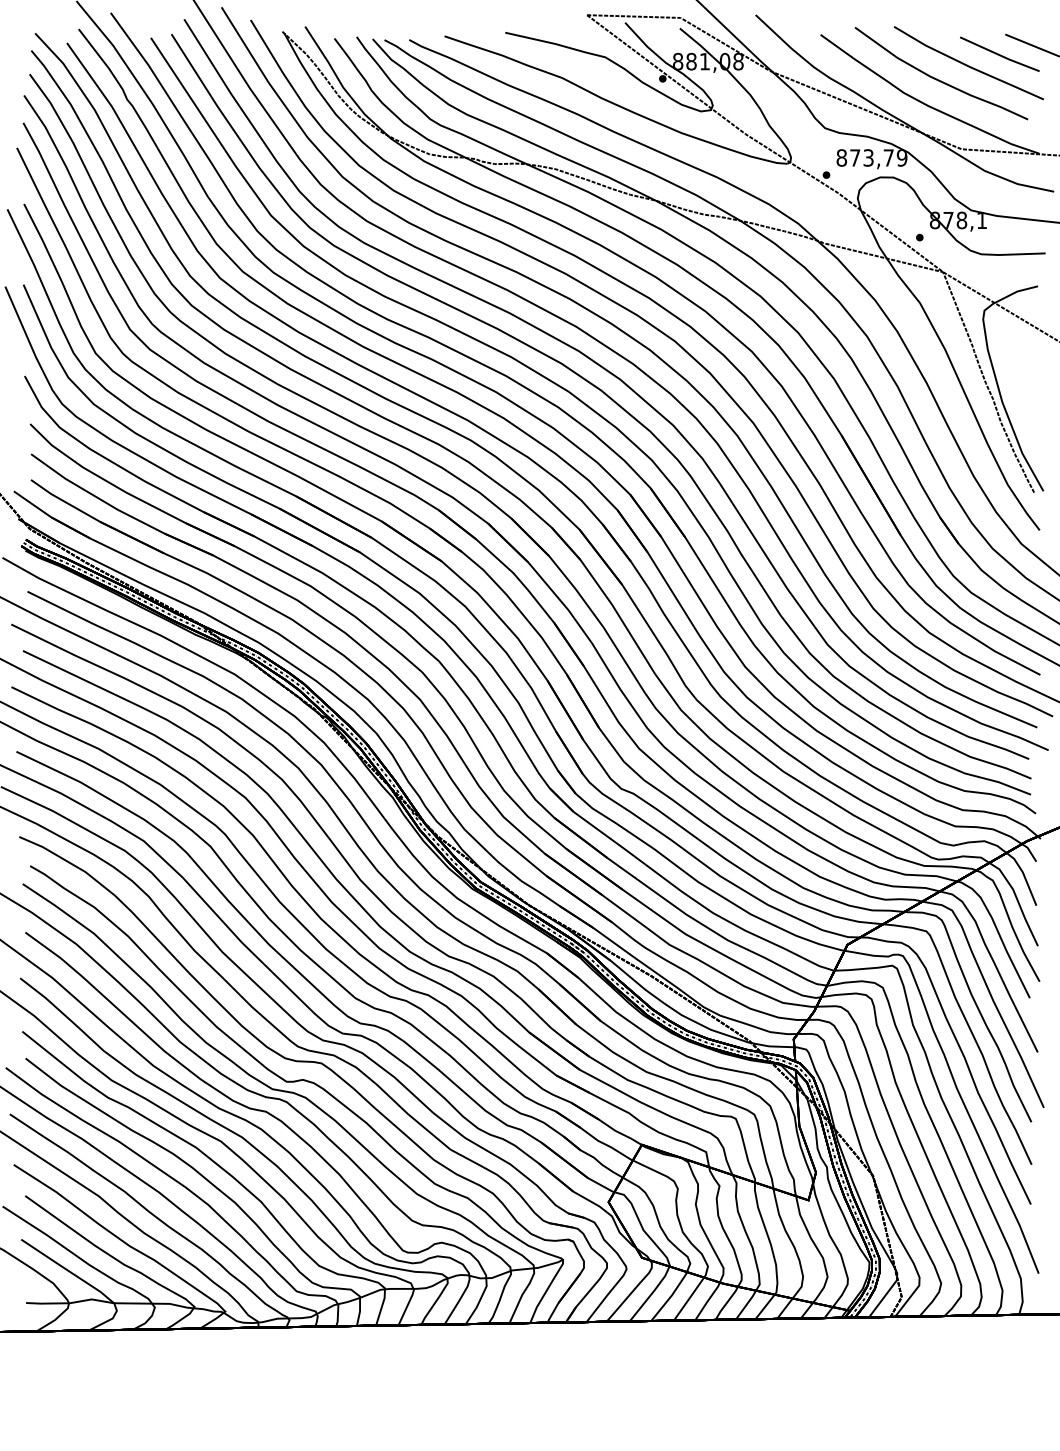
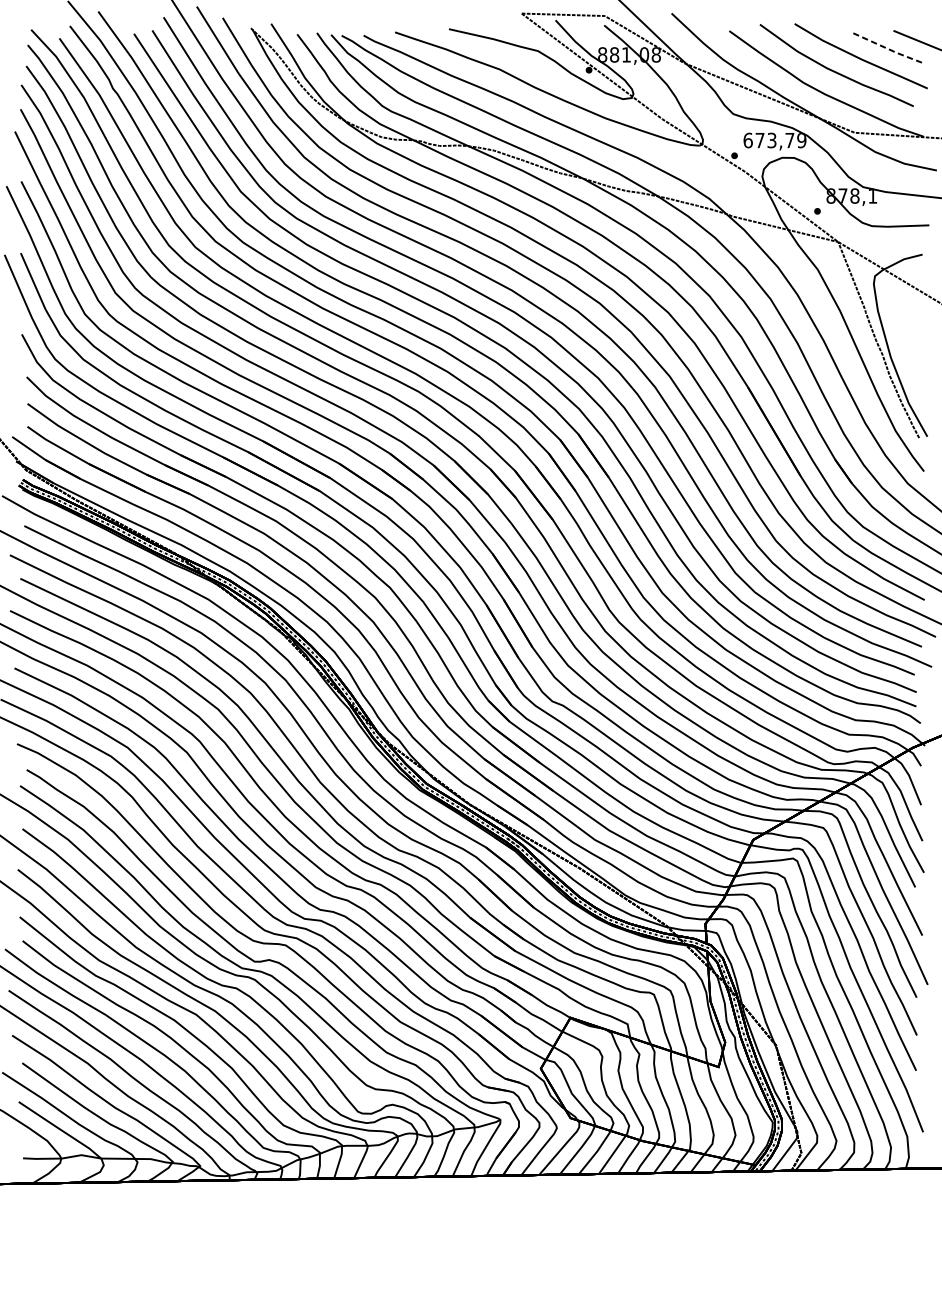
line: (1000, 55) -> (889, 49), solid -> dashed
text: (841, 157) -> (747, 140), 873,79 -> 673,79

